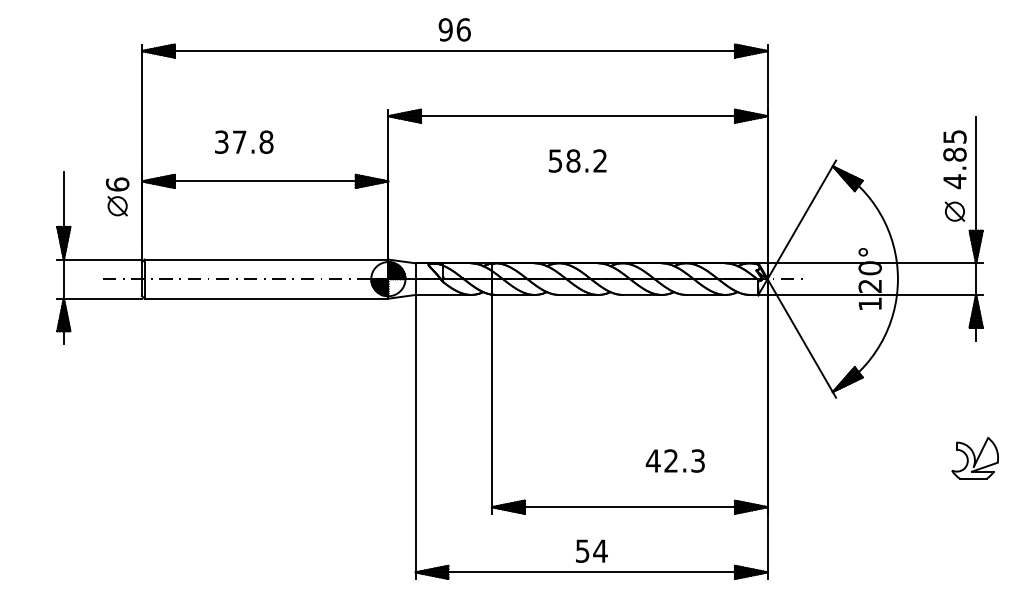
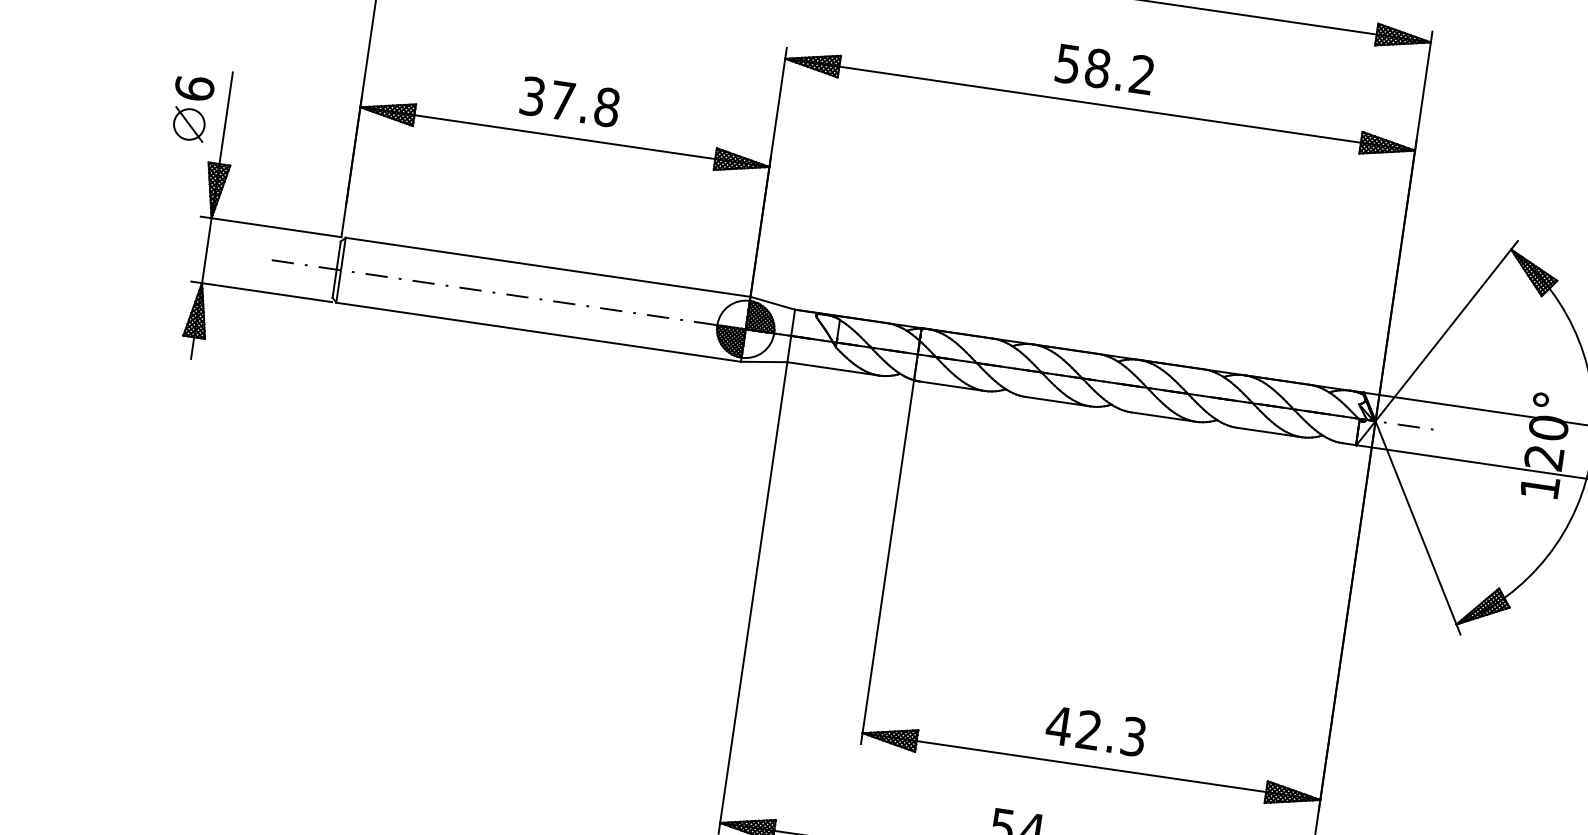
text: (244, 141) -> (570, 100), moved
text: (577, 160) -> (1104, 68), moved
part: (117, 196) -> (191, 108), moved
text: (674, 460) -> (1094, 730), moved

